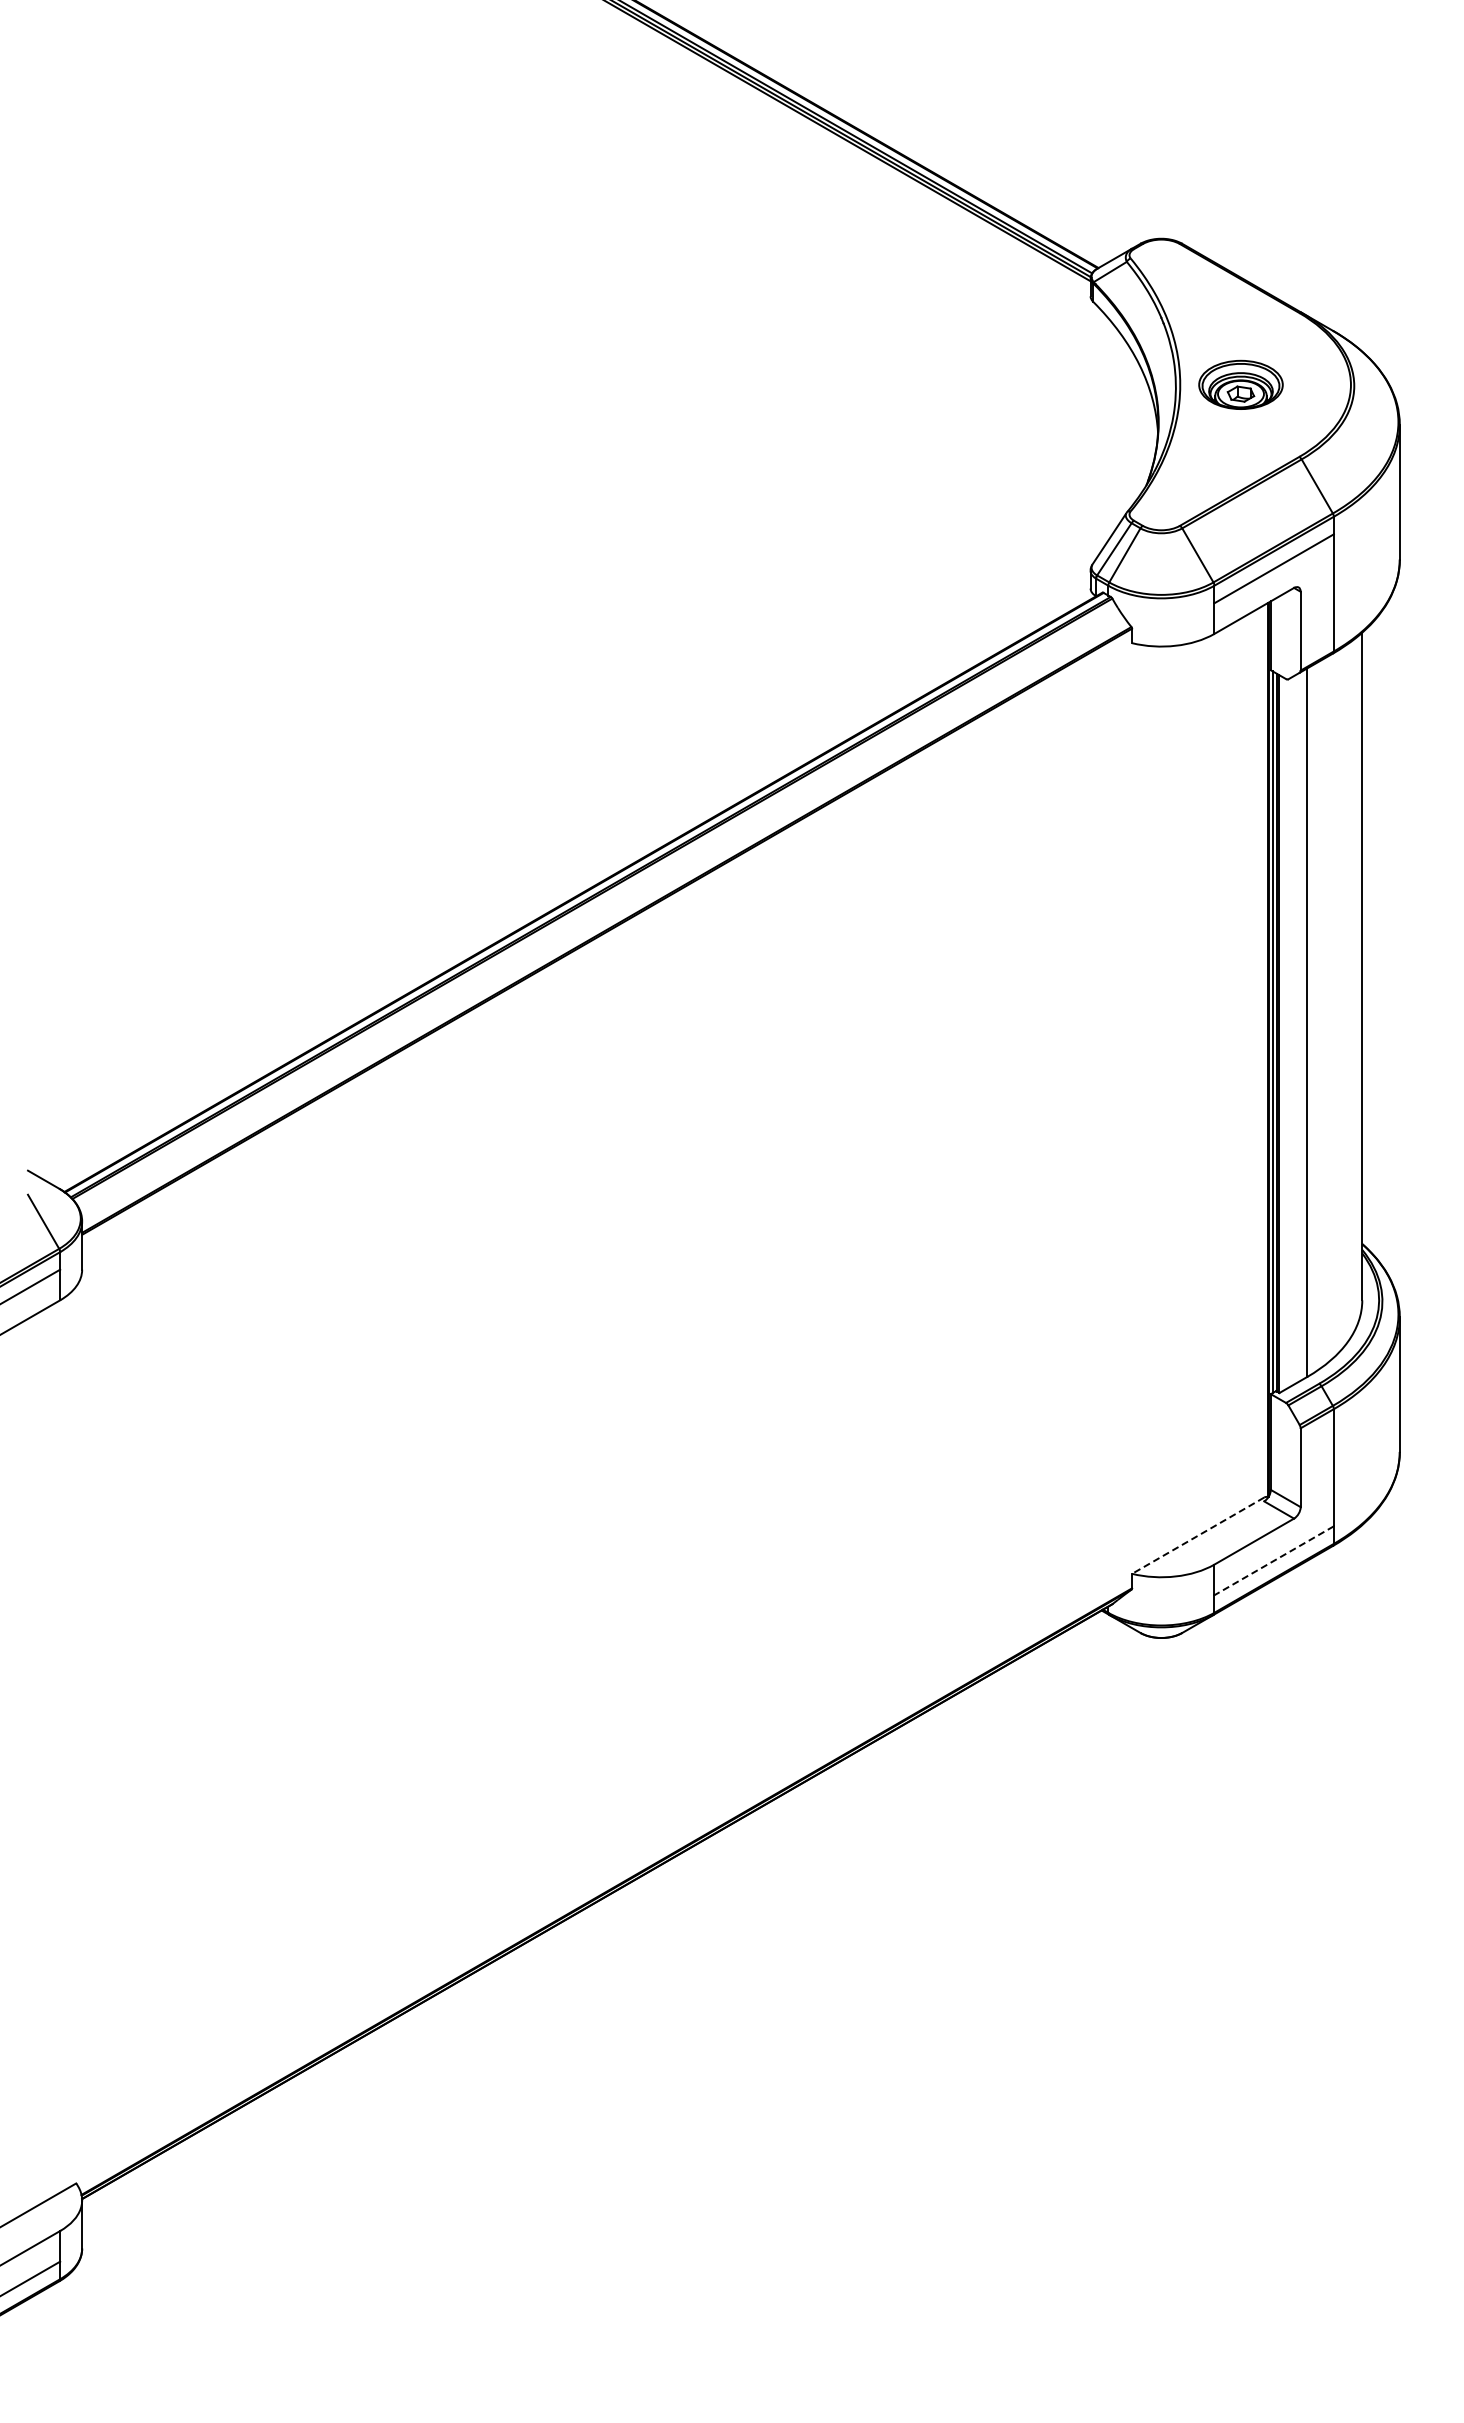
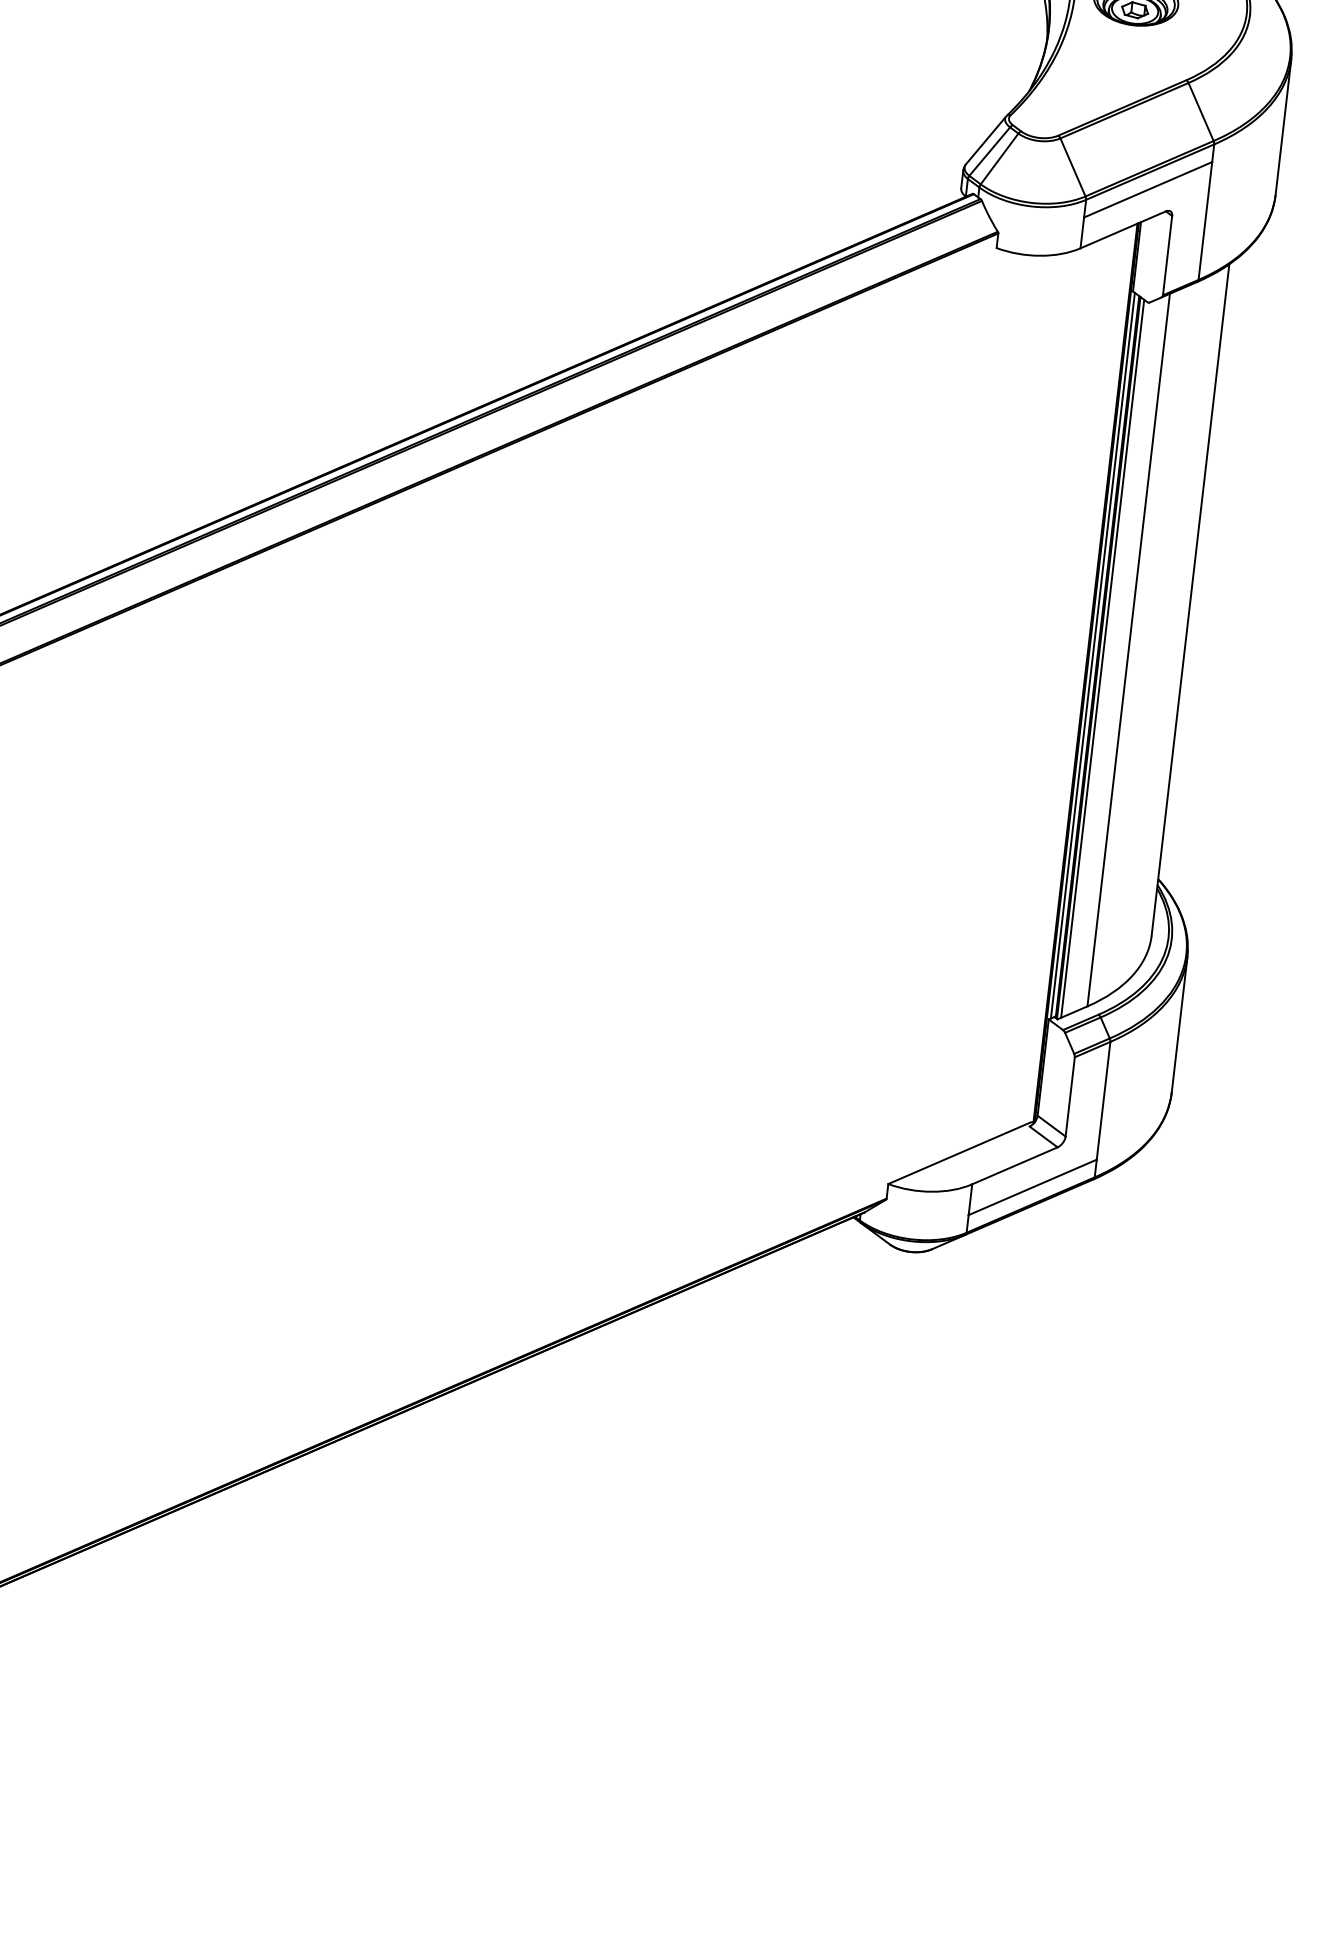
line: (1282, 1034) -> (1102, 659), added
line: (1197, 1535) -> (958, 1153), dashed -> solid
line: (1274, 1560) -> (1033, 1187), dashed -> solid

